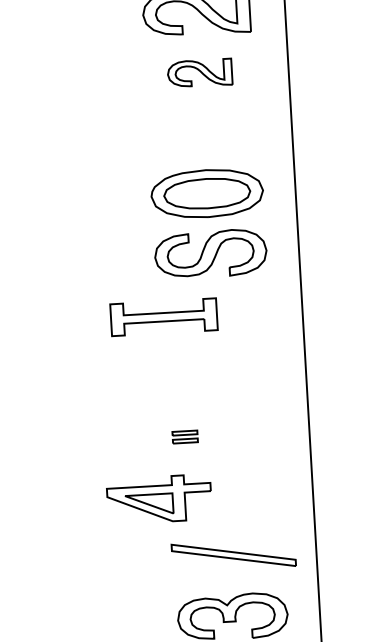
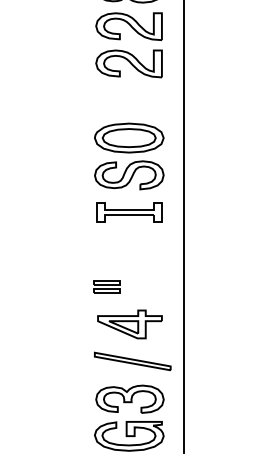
part: (199, 72) -> (128, 63), size x1.67
part: (164, 317) -> (129, 212), moved
part: (184, 436) -> (106, 286), size x1.67
part: (158, 499) -> (129, 324), moved

